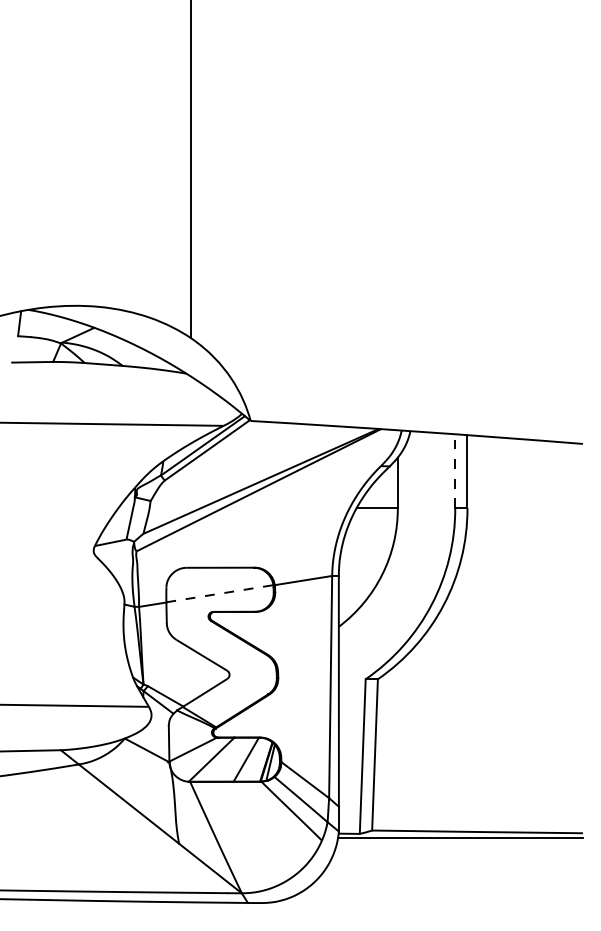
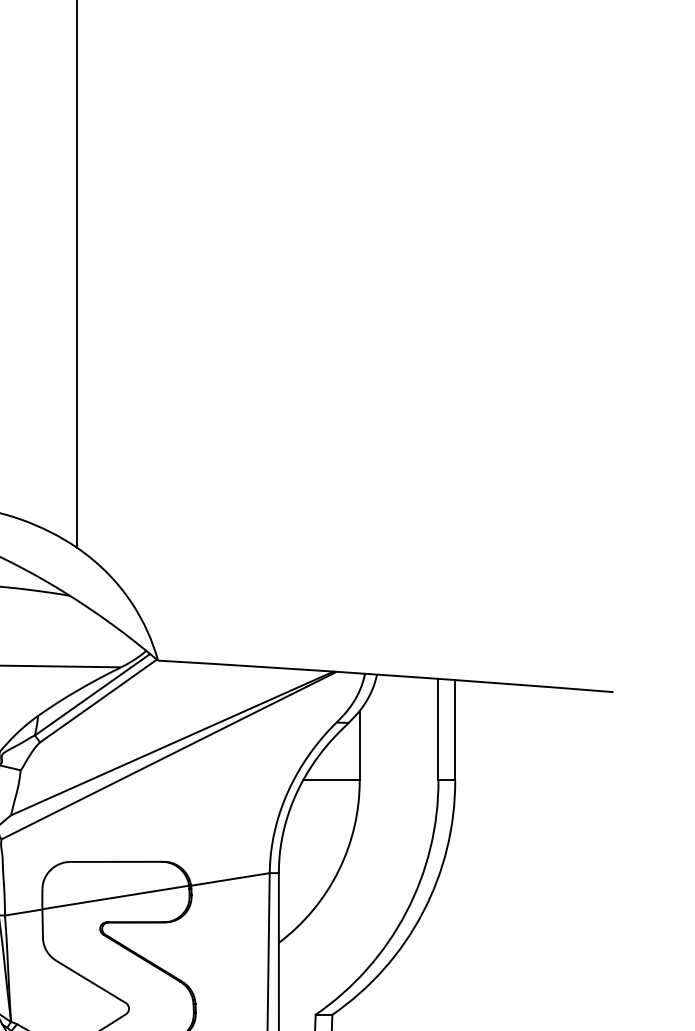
line: (455, 471) -> (438, 729), dashed -> solid
line: (219, 593) -> (115, 897), dashed -> solid

